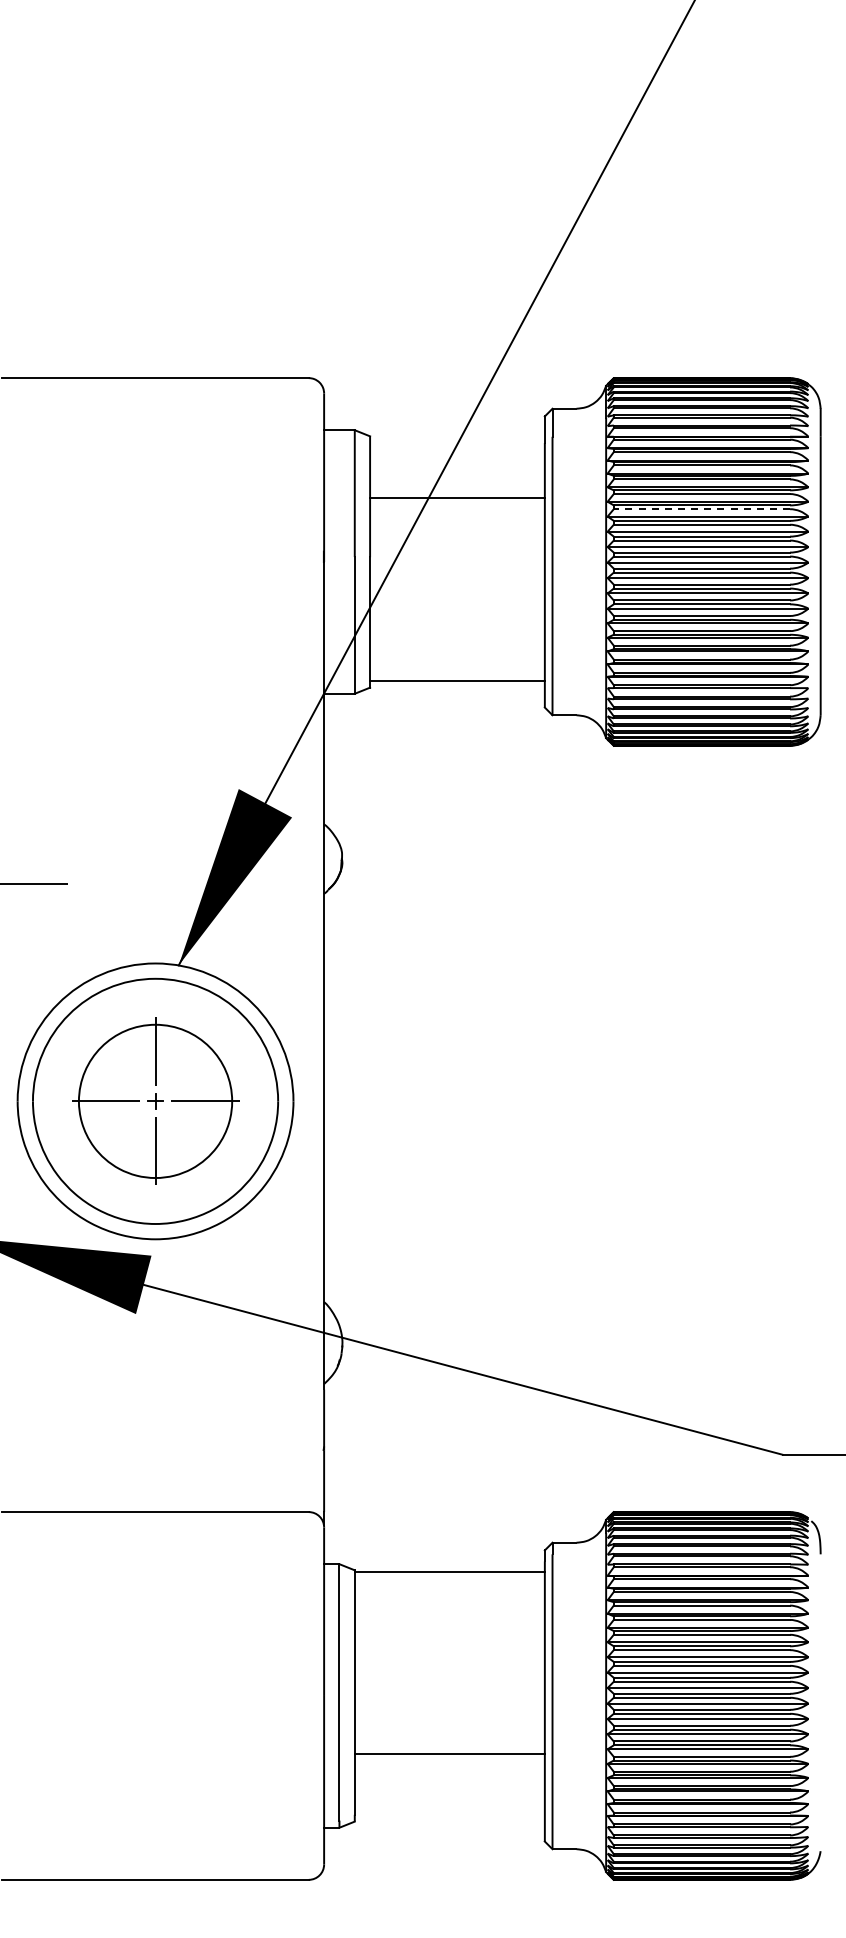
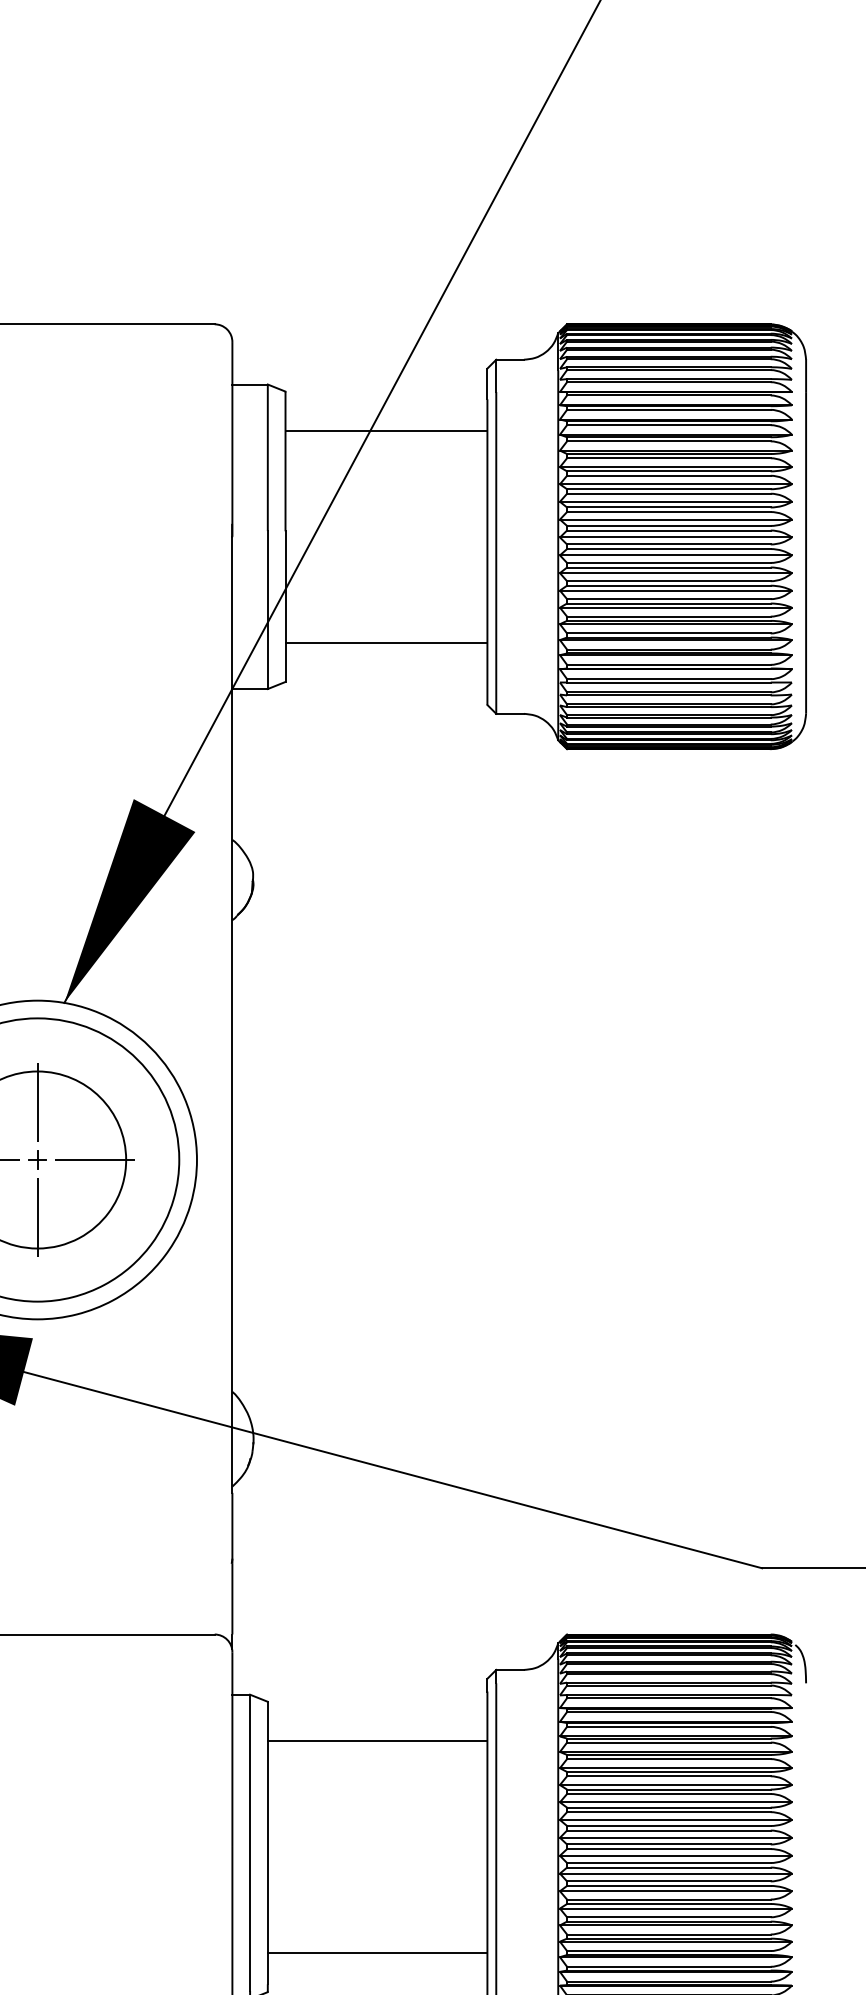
line: (457, 498) -> (386, 431), moved
line: (701, 509) -> (668, 476), dashed -> solid
line: (457, 680) -> (386, 642), moved
line: (449, 1572) -> (377, 1741), moved
line: (449, 1753) -> (377, 1952), moved

